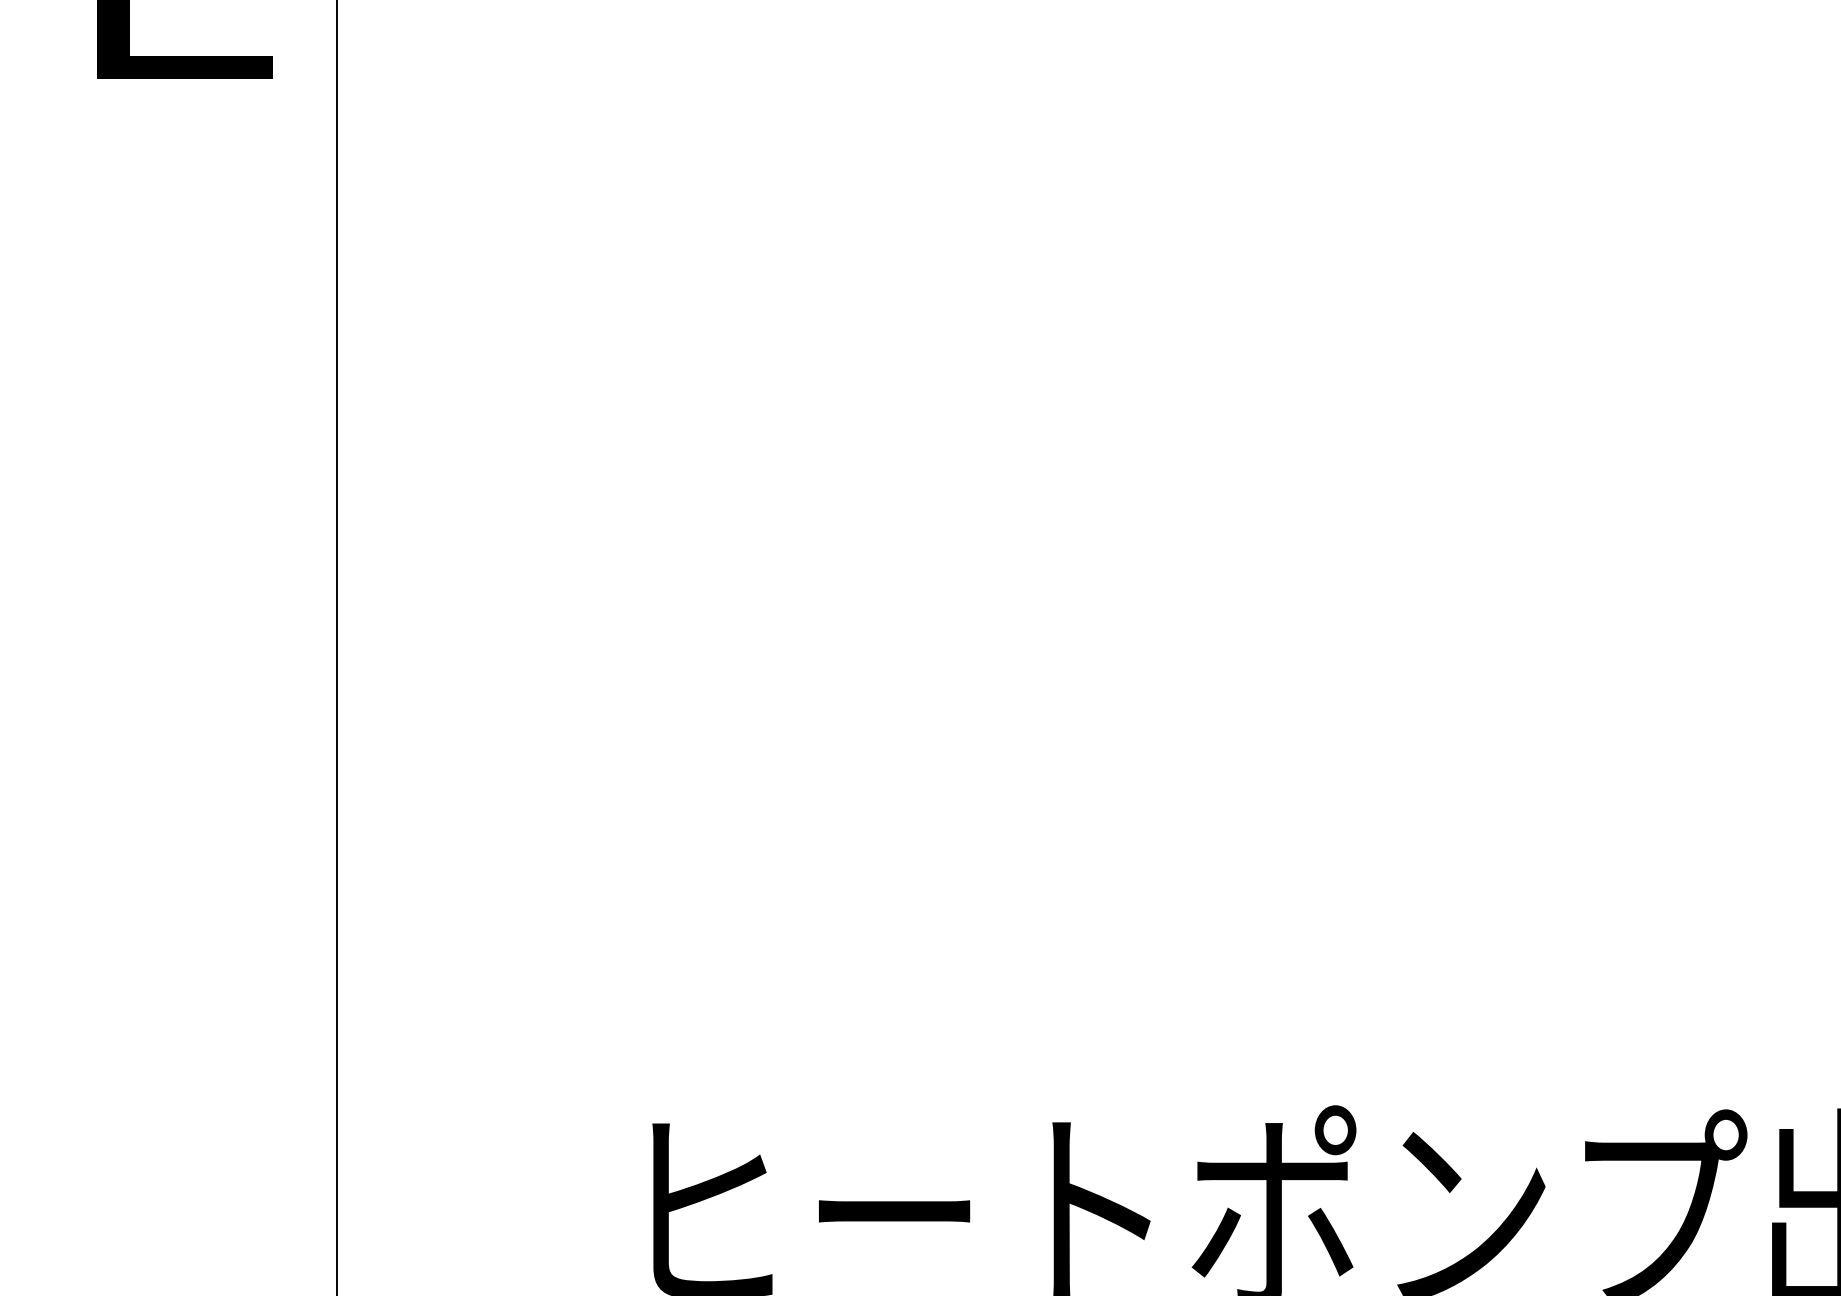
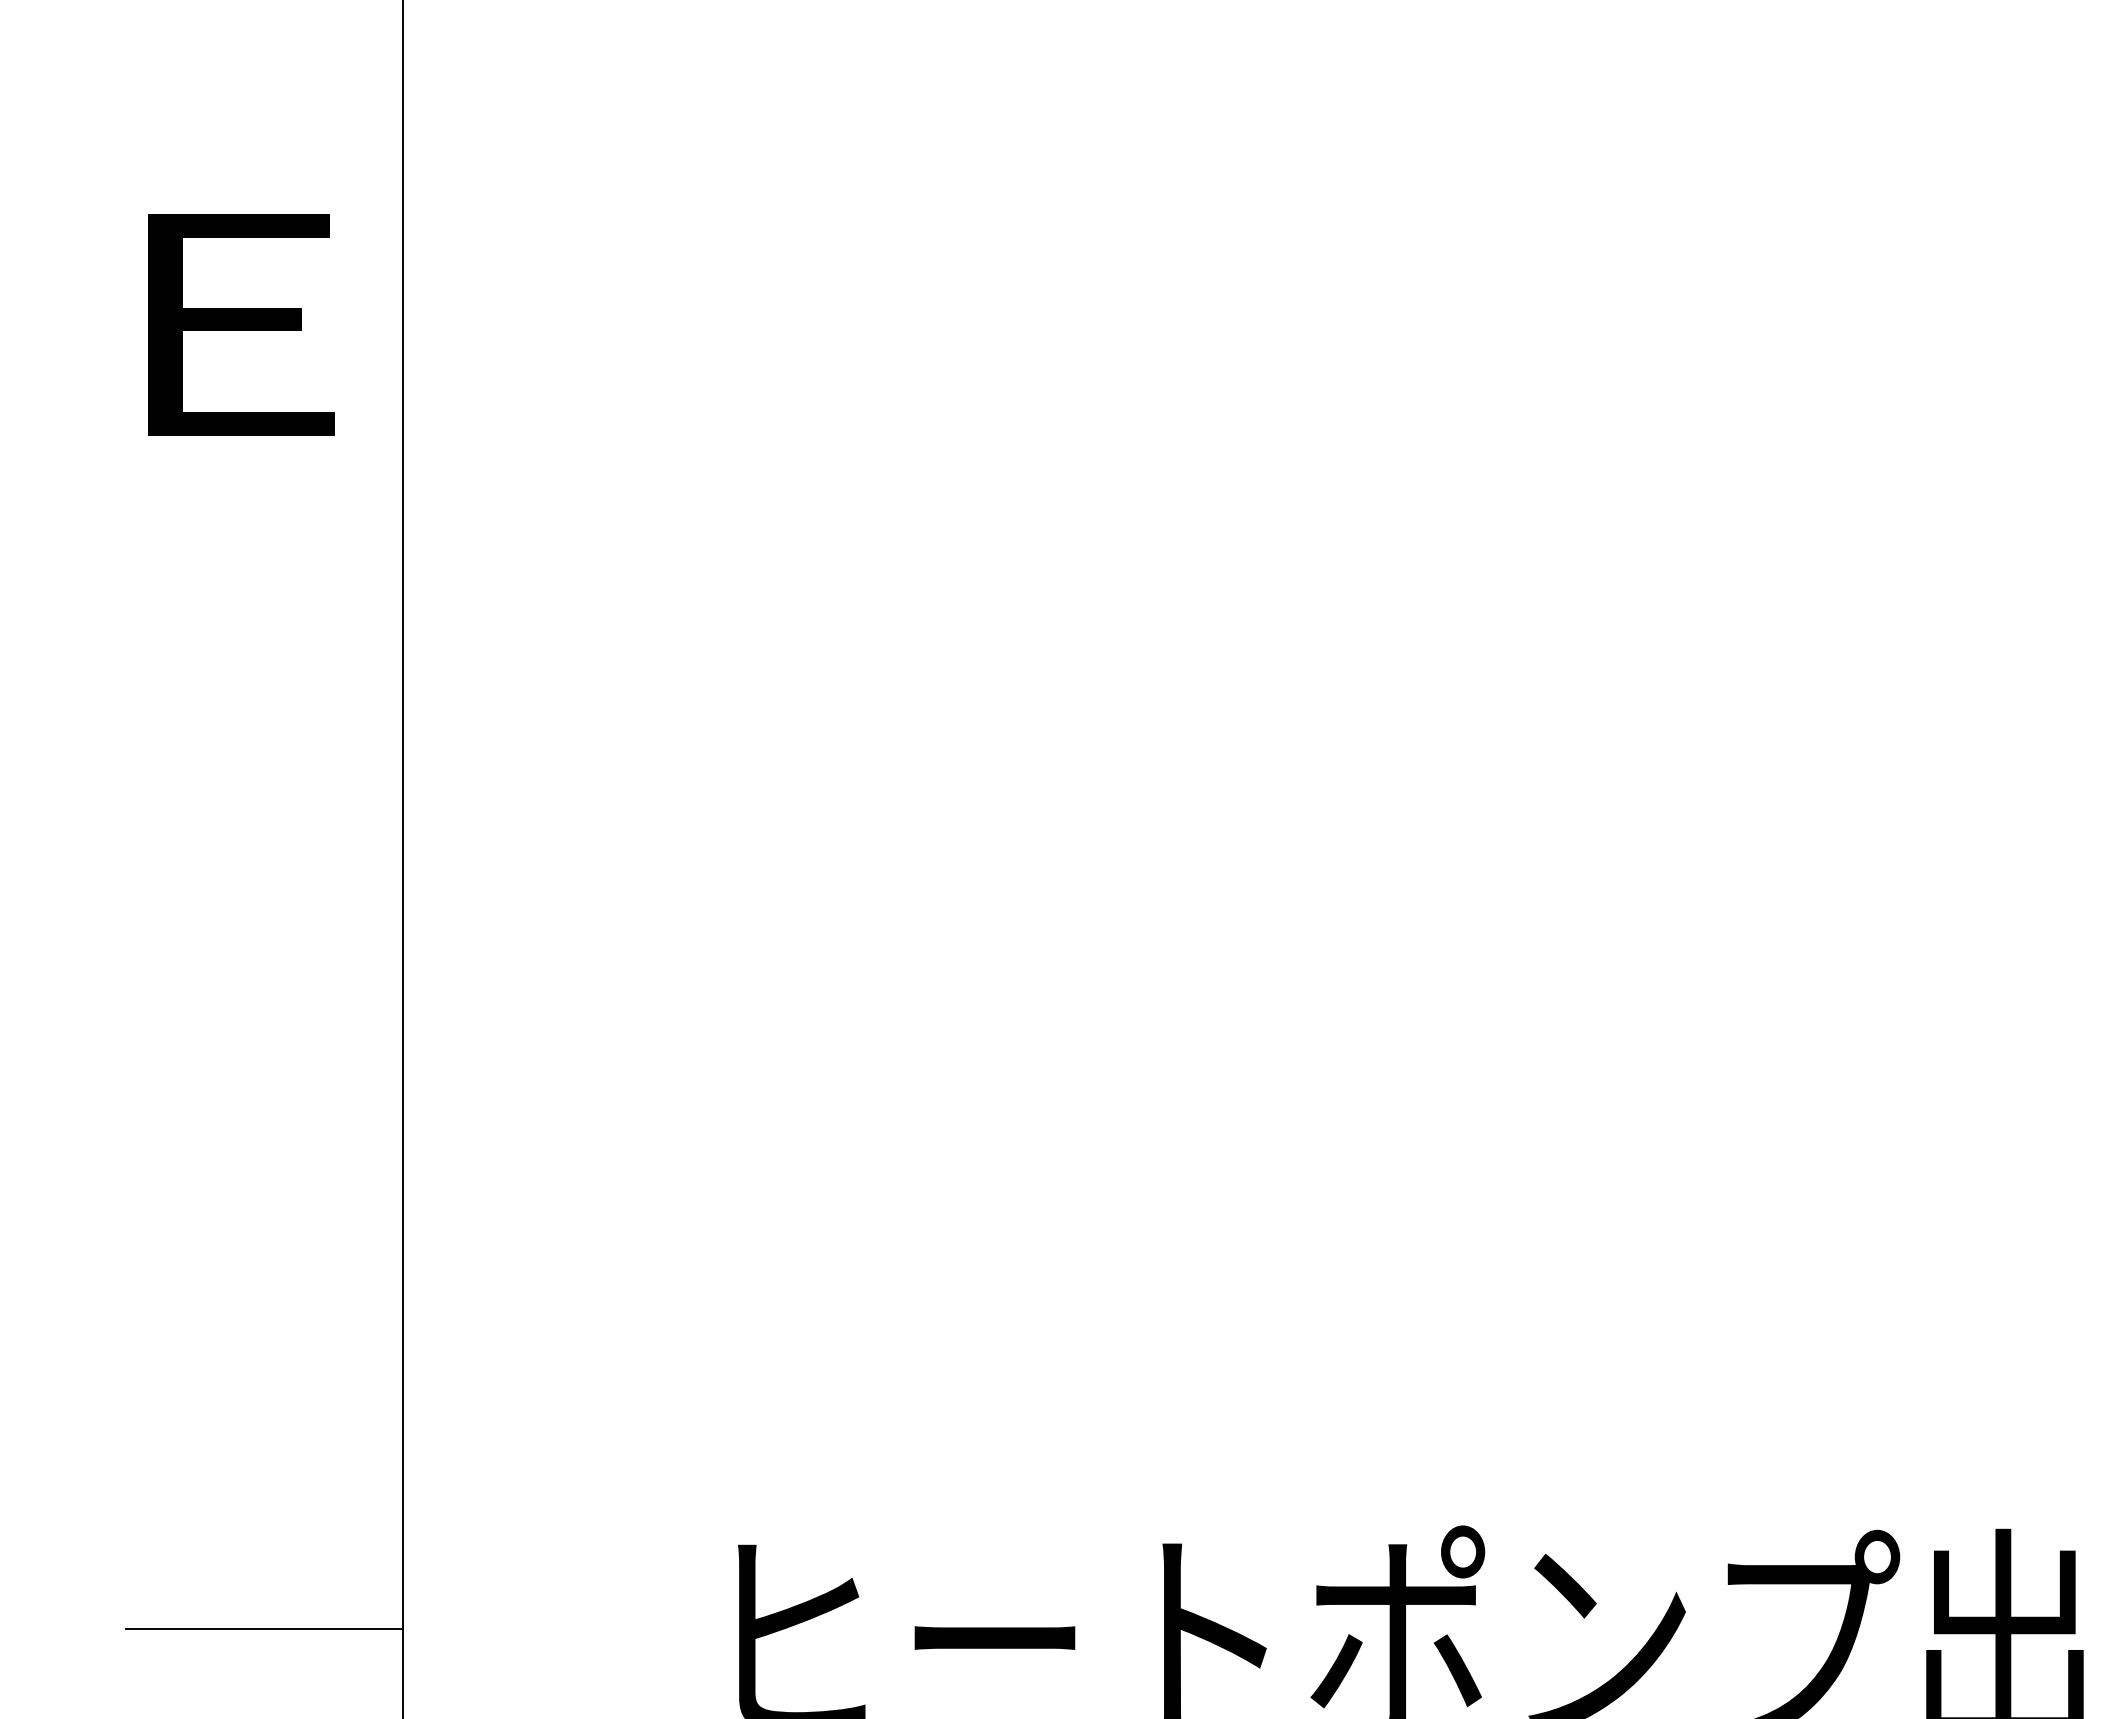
line: (206, 1203) -> (264, 1629), added

